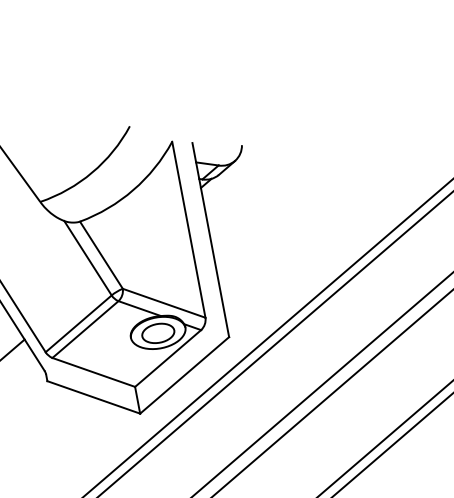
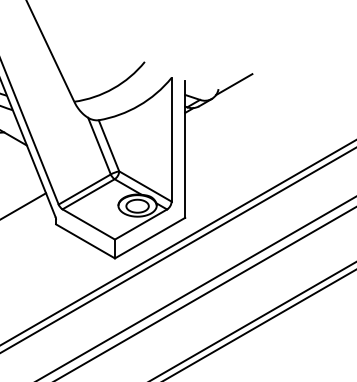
line: (263, 134) -> (234, 84), added

